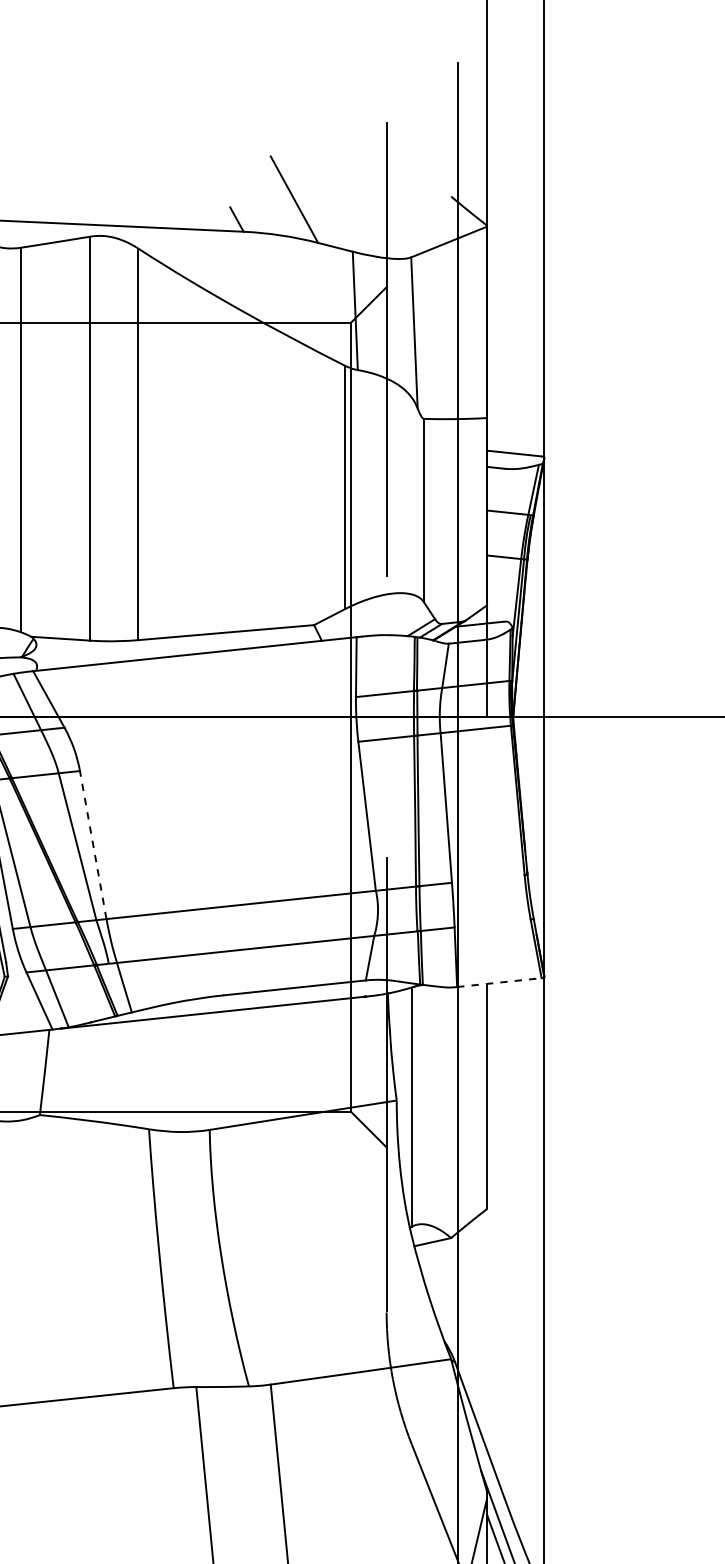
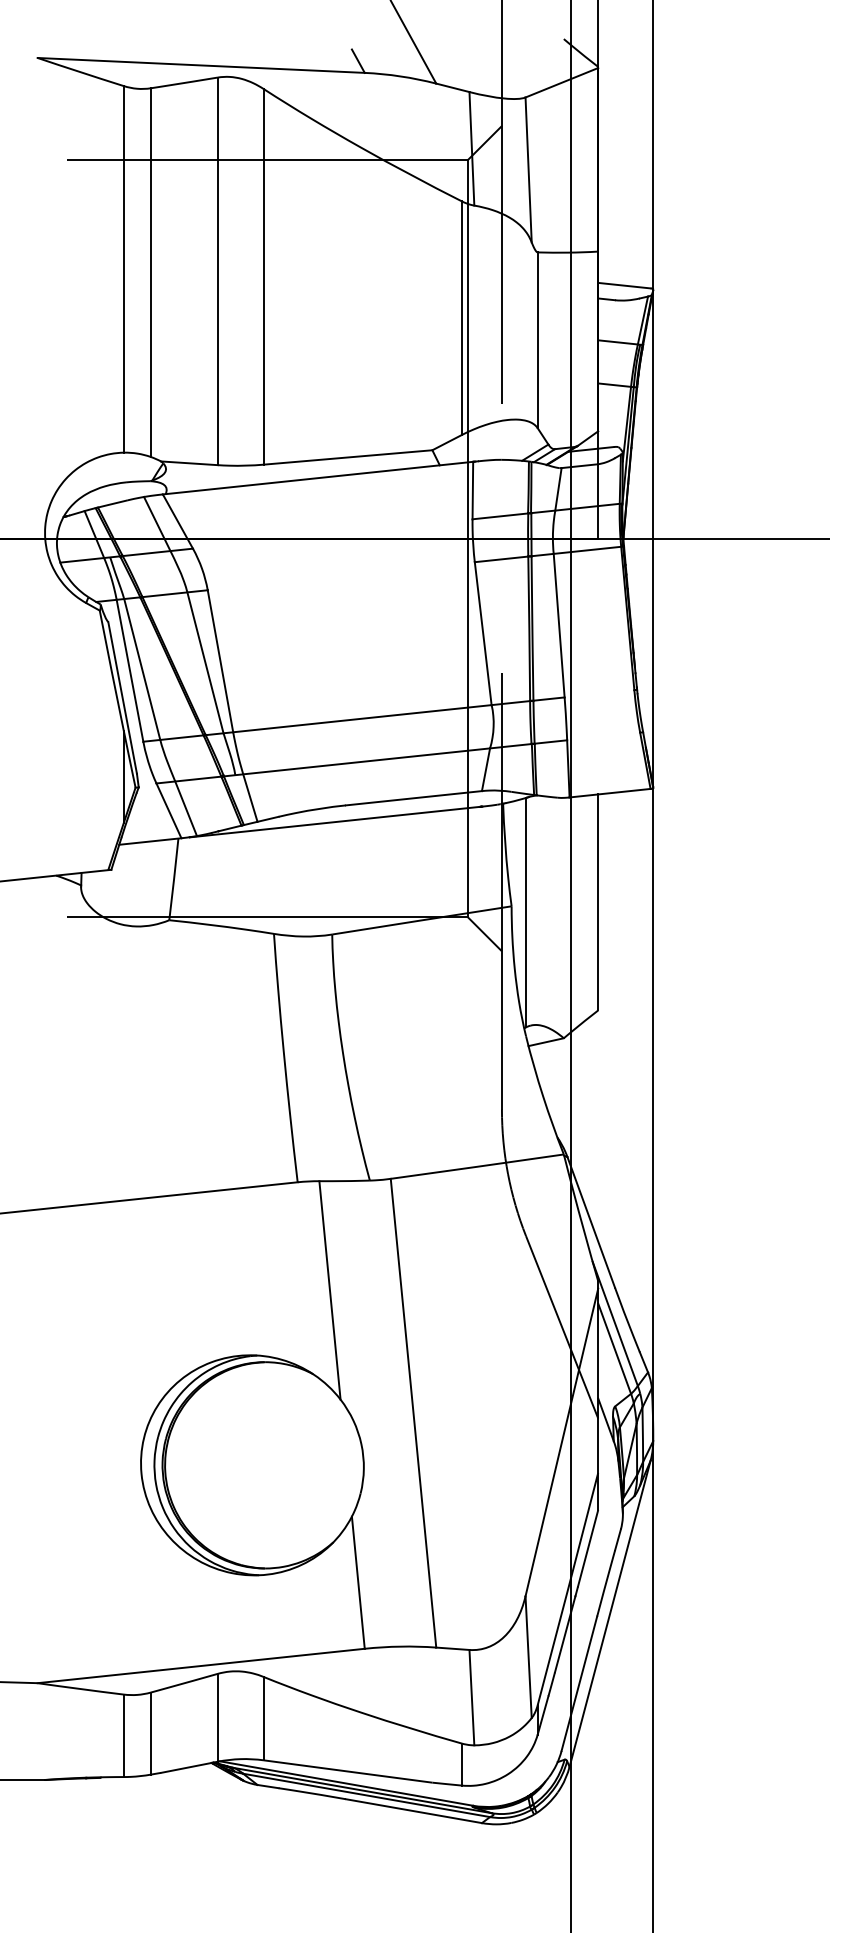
line: (93, 844) -> (220, 660), dashed -> solid
line: (499, 982) -> (610, 793), dashed -> solid

